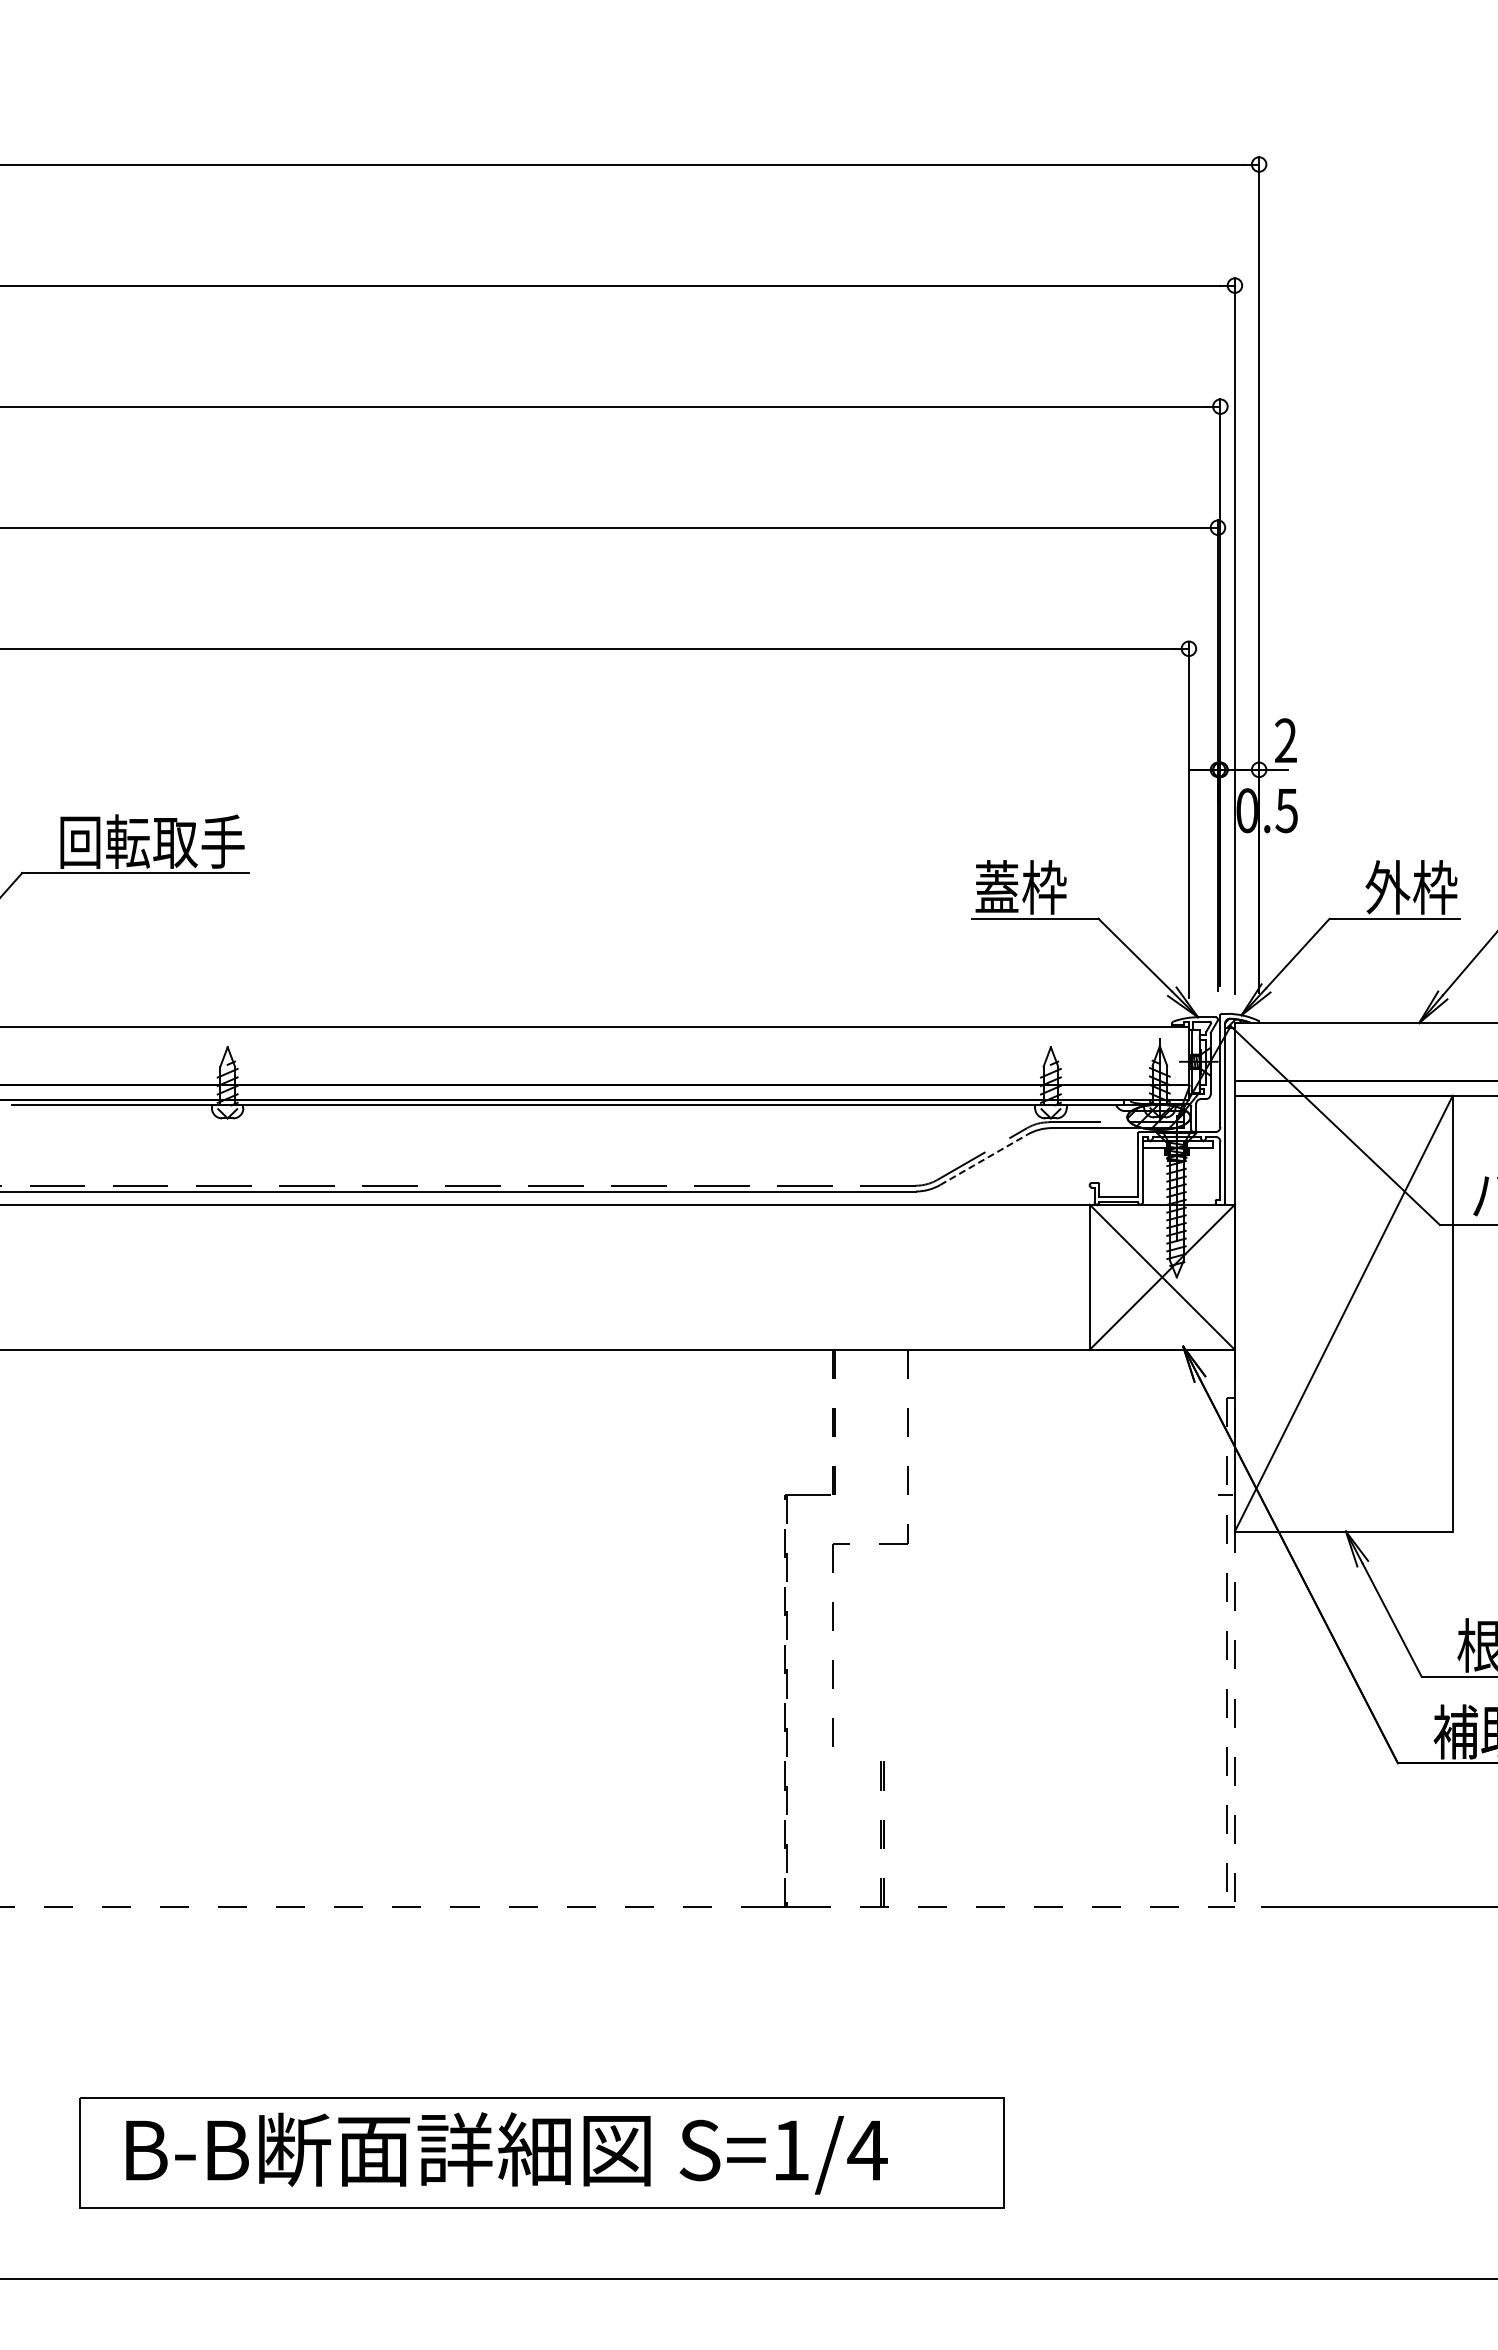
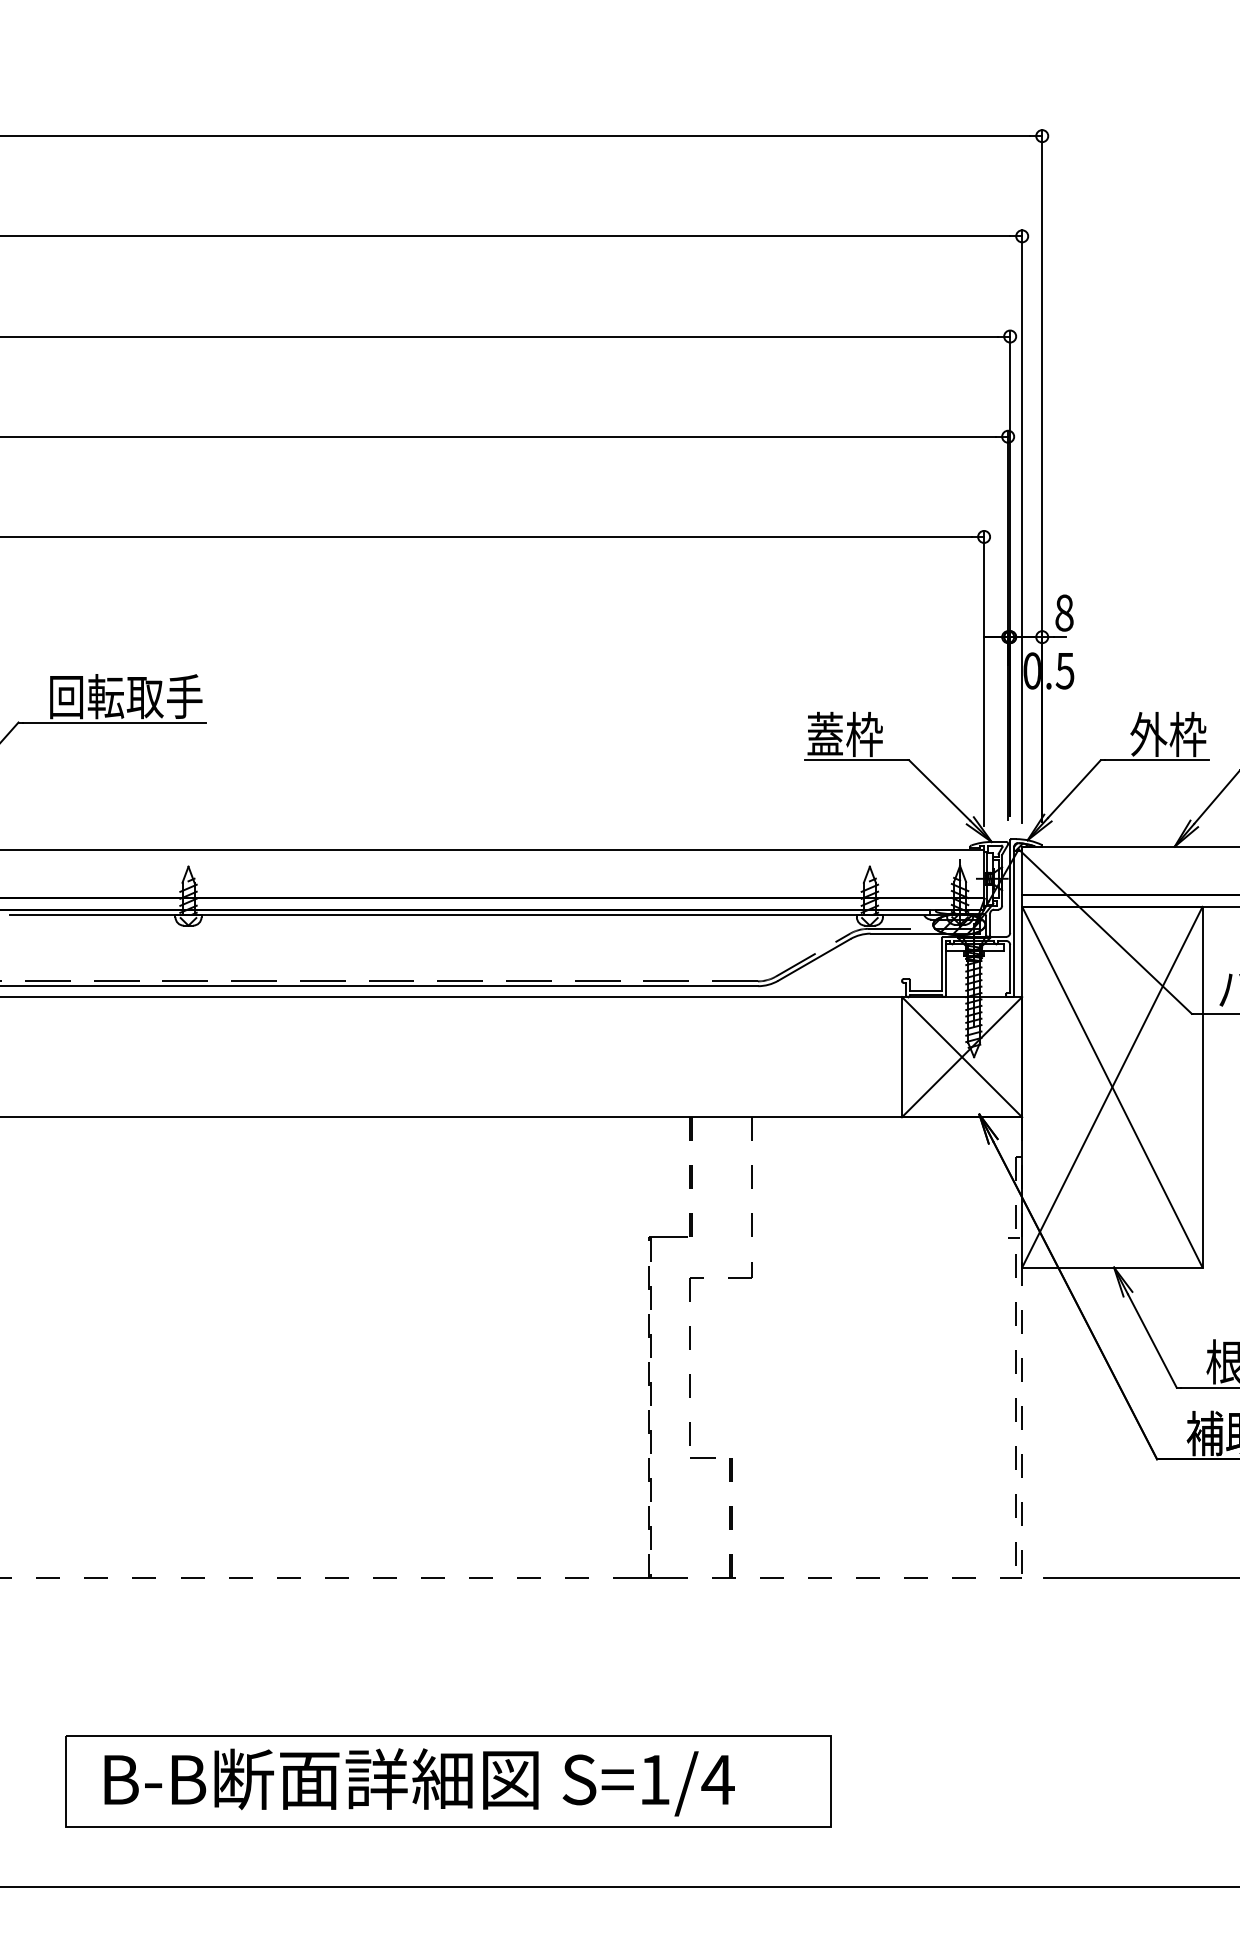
text: (1286, 740) -> (1064, 612), 2 -> 8
line: (984, 1159) -> (814, 959), dashed -> solid
line: (1343, 1313) -> (1112, 1087), added
line: (848, 1760) -> (702, 1457), added

